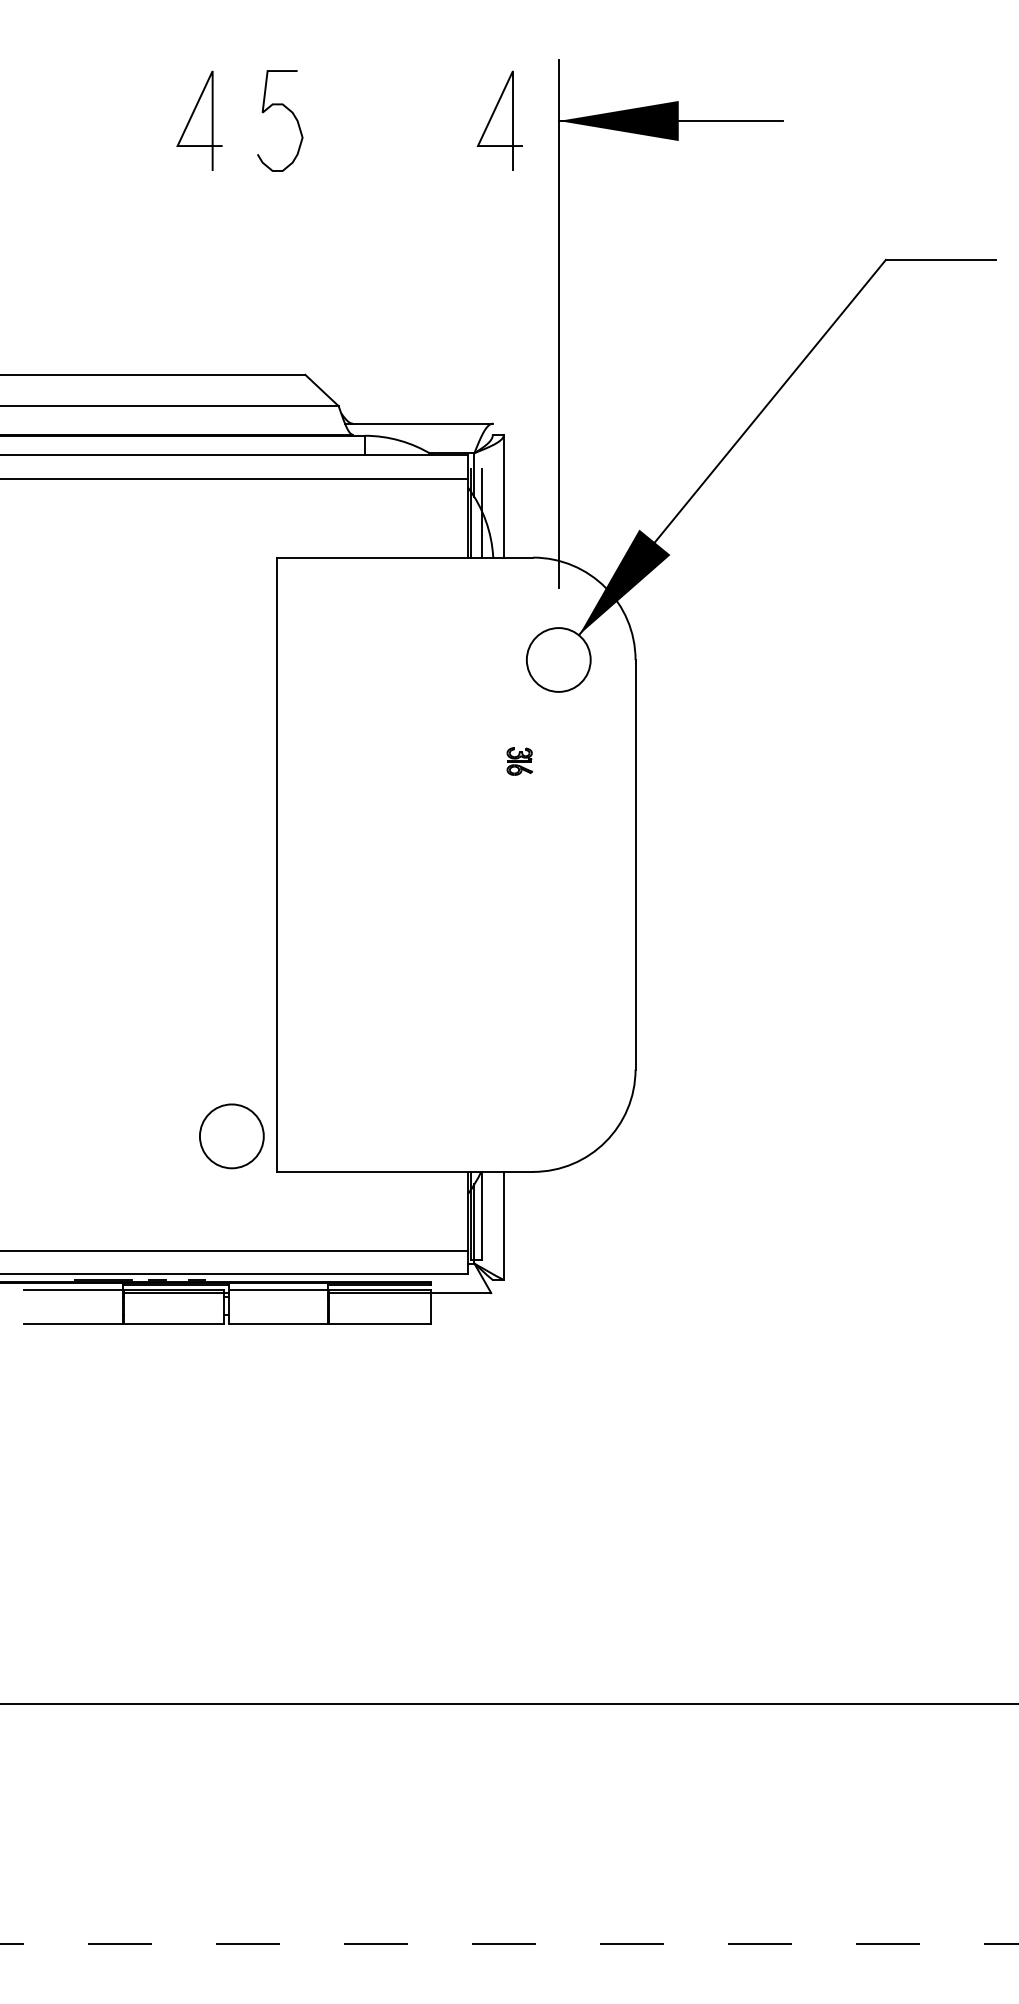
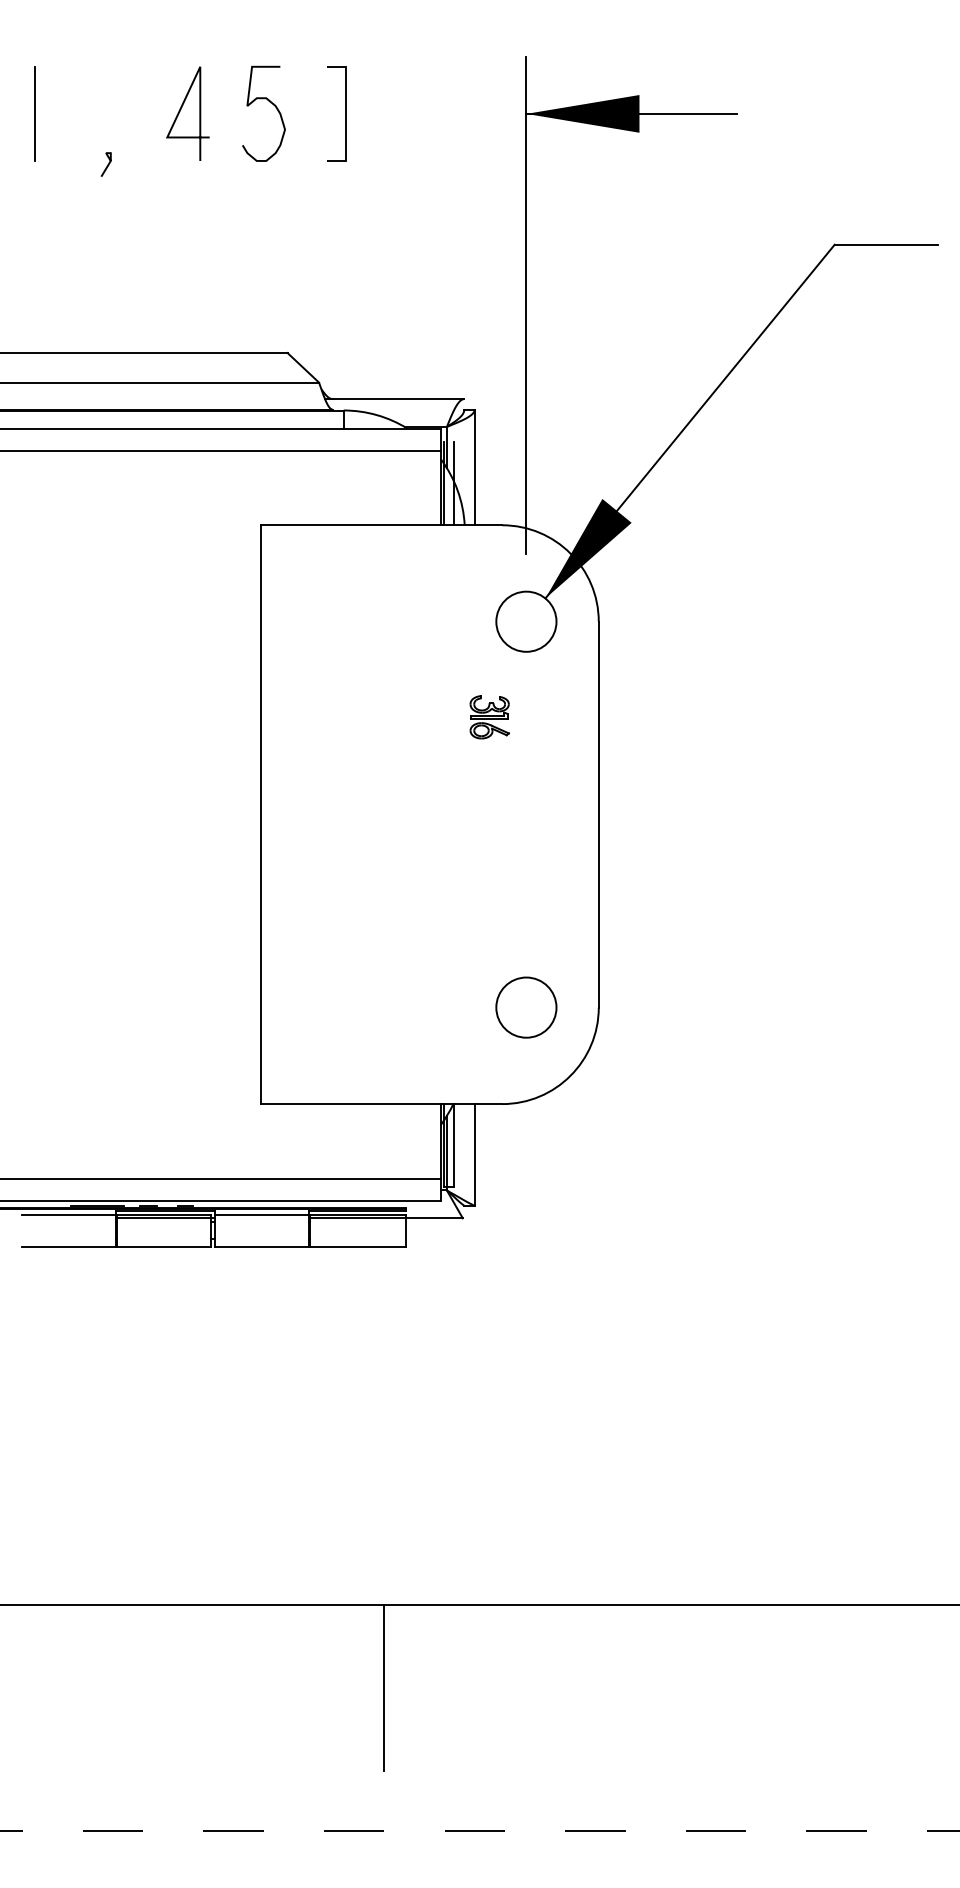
line: (493, 116) -> (464, 109), removed
line: (37, 120) -> (35, 113), added
line: (366, 120) -> (345, 113), added
line: (114, 174) -> (107, 164), added
part: (519, 761) -> (489, 717), size x1.67
circle: (231, 1136) -> (526, 1007), moved
line: (408, 1792) -> (384, 1688), added

